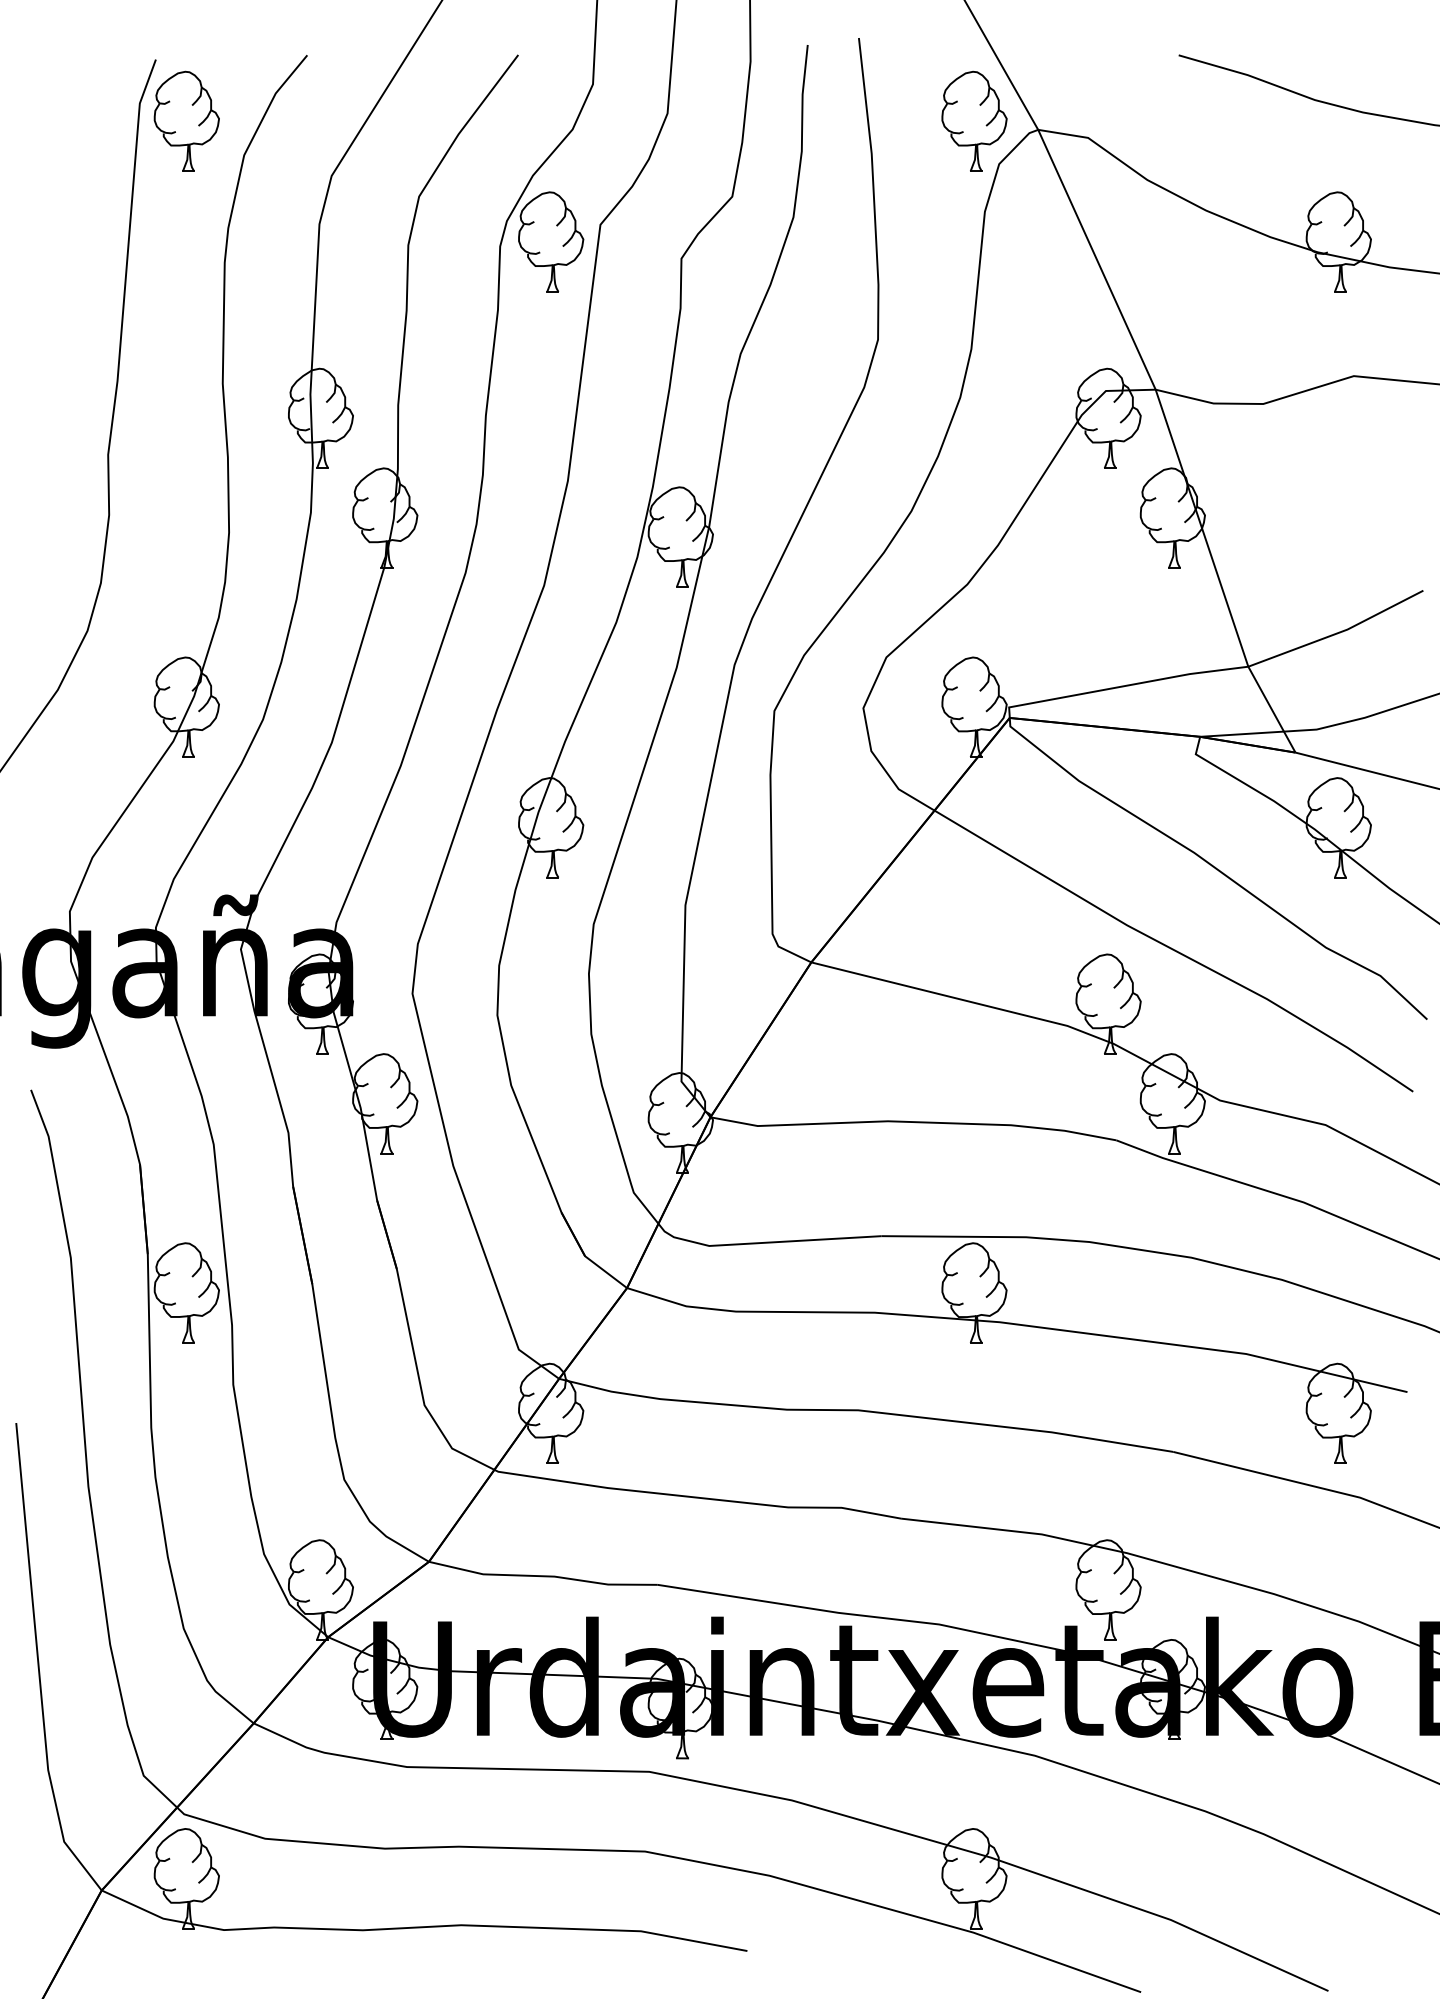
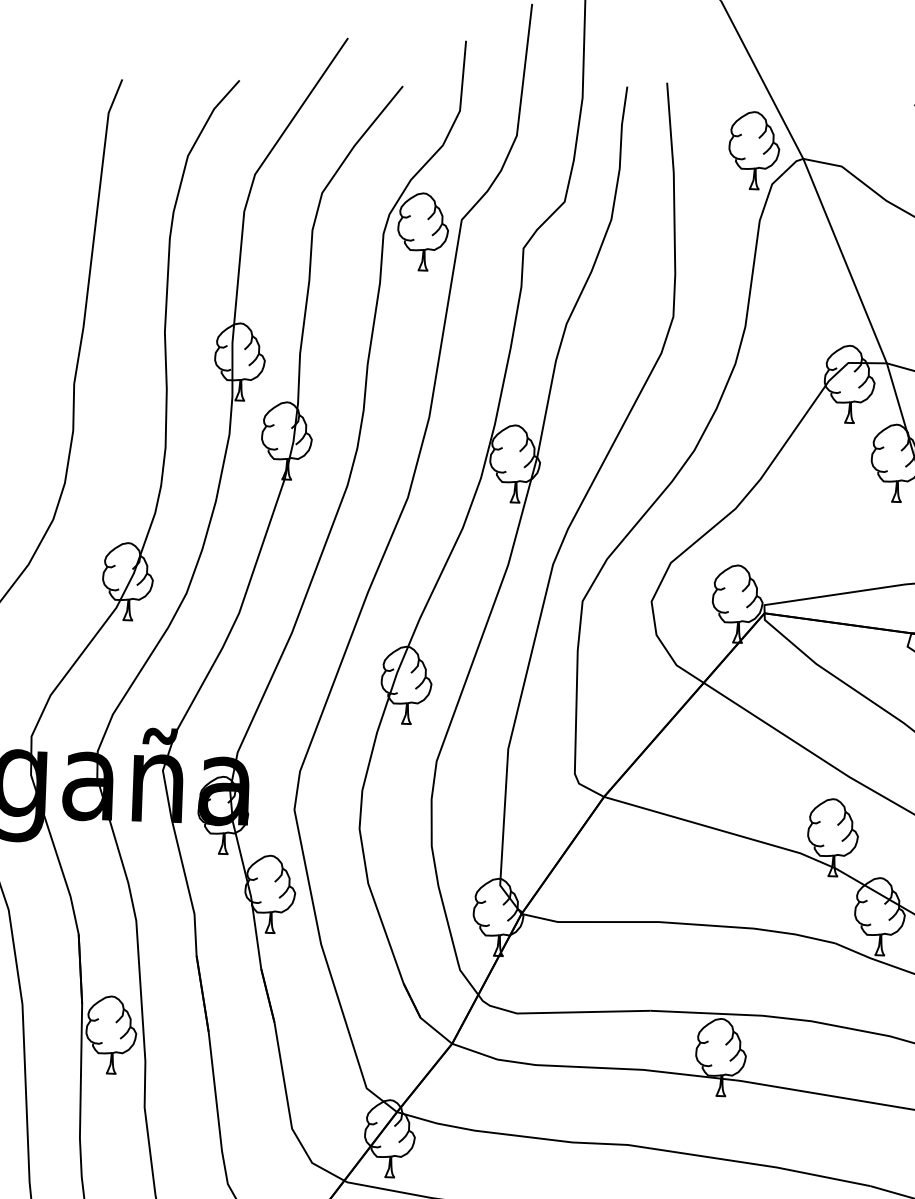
part: (186, 120) -> (144, 127), removed

